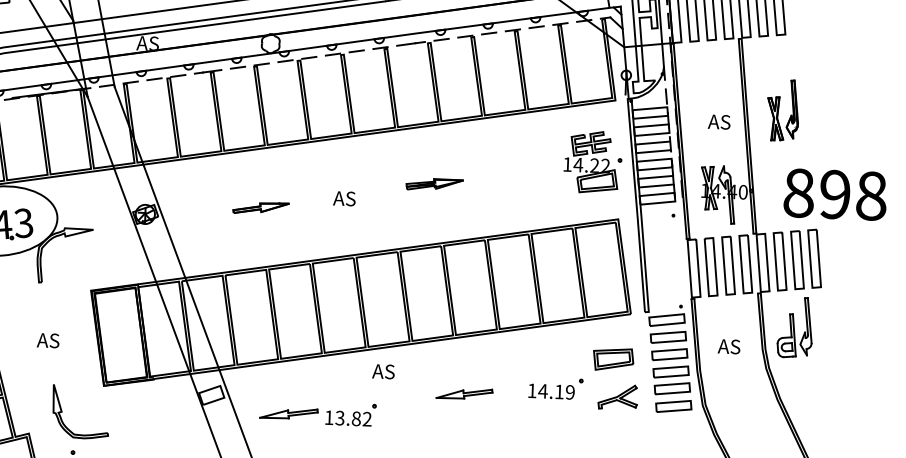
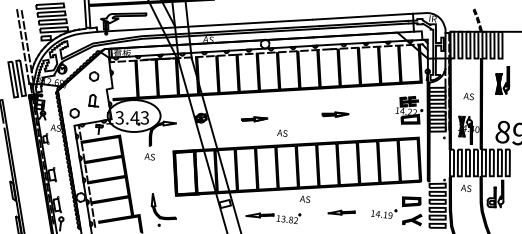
part: (782, 110) -> (502, 80), moved
text: (344, 197) -> (282, 132), moved
text: (47, 339) -> (149, 156), moved
text: (729, 344) -> (466, 187), moved

